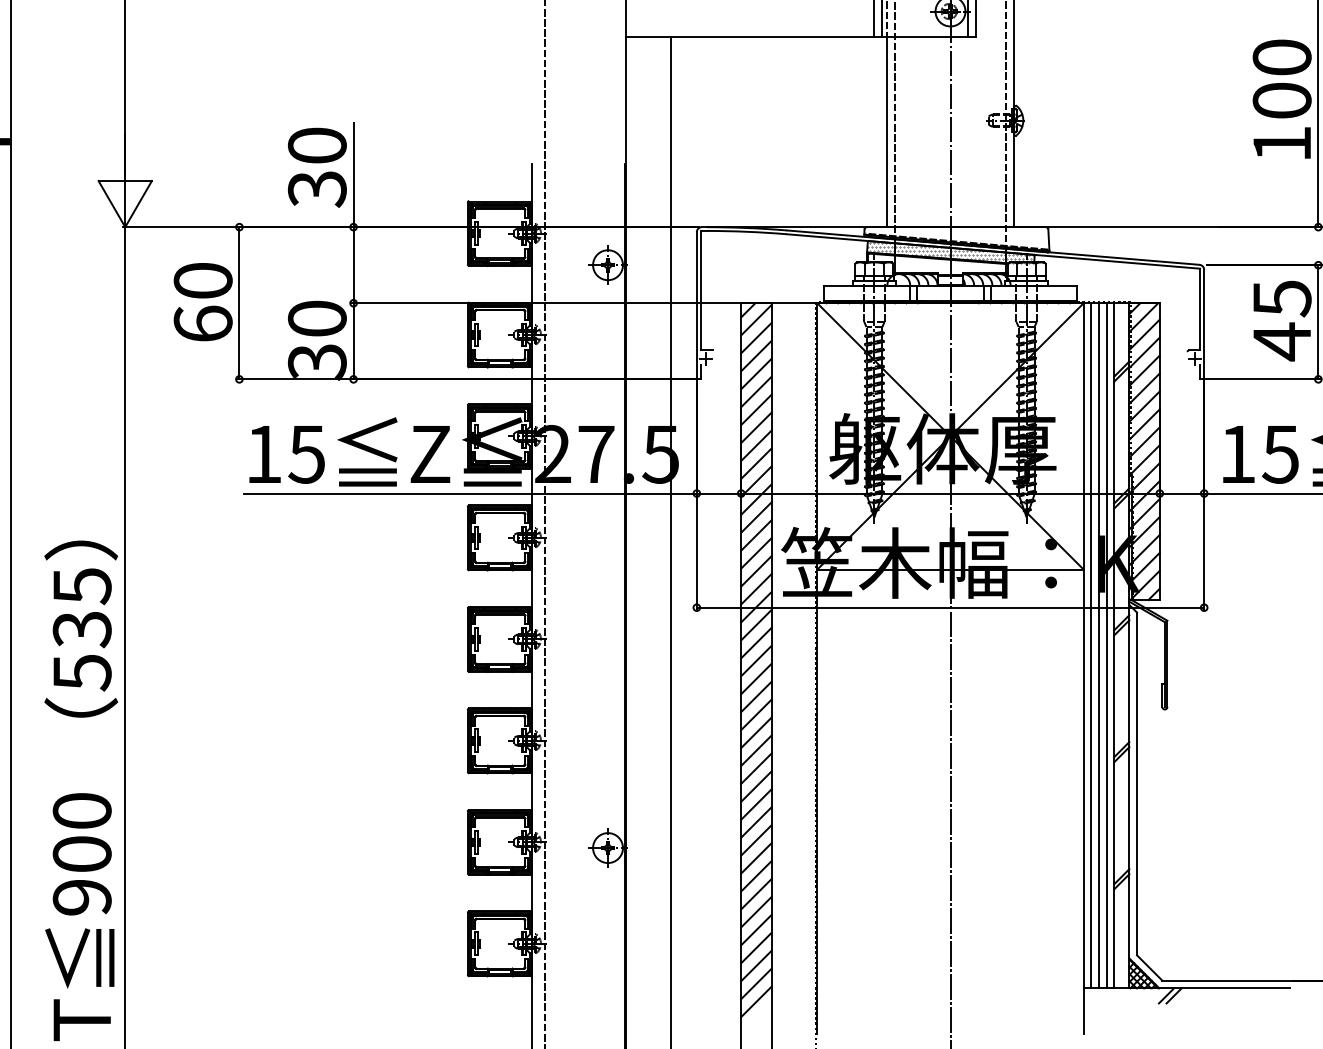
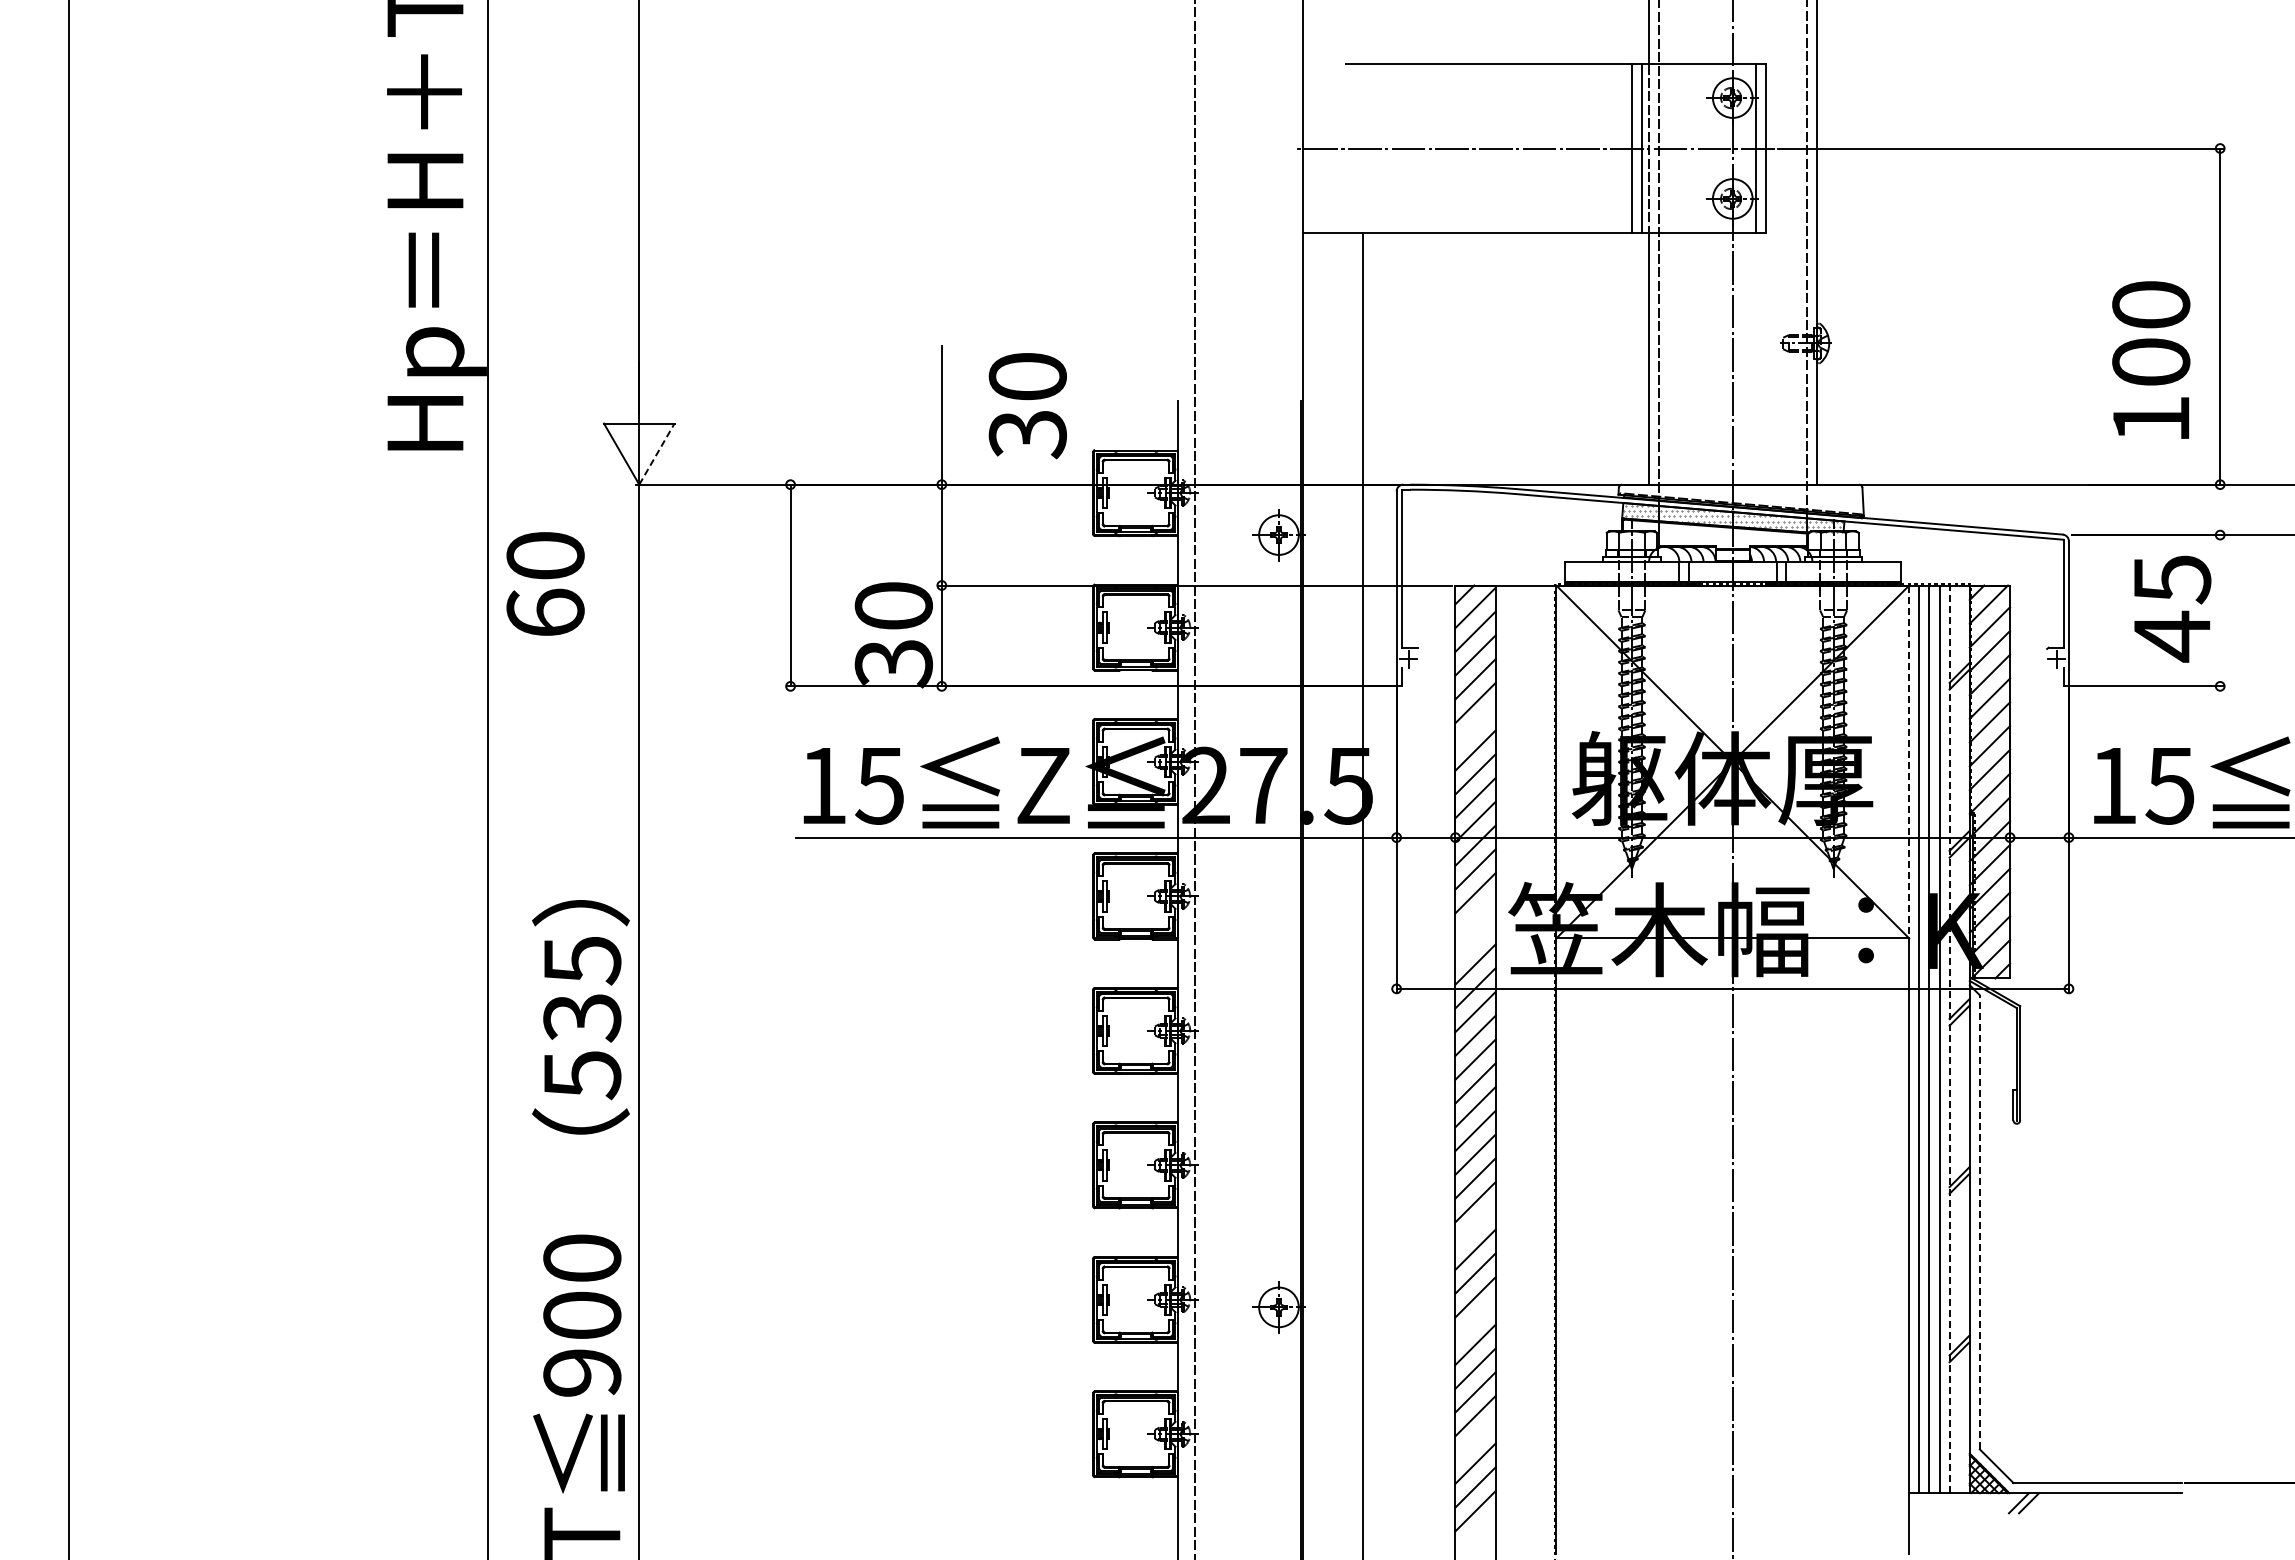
text: (1282, 98) -> (2151, 359), moved
text: (317, 168) -> (1027, 406), moved
line: (138, 203) -> (657, 453), solid -> dashed
text: (203, 301) -> (545, 583), moved
line: (1318, 322) -> (2220, 610), removed
line: (756, 409) -> (1475, 726), removed
line: (1083, 436) -> (1909, 762), solid -> dashed
line: (756, 553) -> (1475, 916), removed
line: (756, 571) -> (1475, 940), removed
line: (1114, 645) -> (1949, 1039), solid -> dashed
line: (1136, 783) -> (1979, 1221), solid -> dashed
line: (756, 786) -> (1475, 1225), removed
line: (756, 857) -> (1475, 1320), removed
line: (756, 947) -> (1475, 1439), removed

